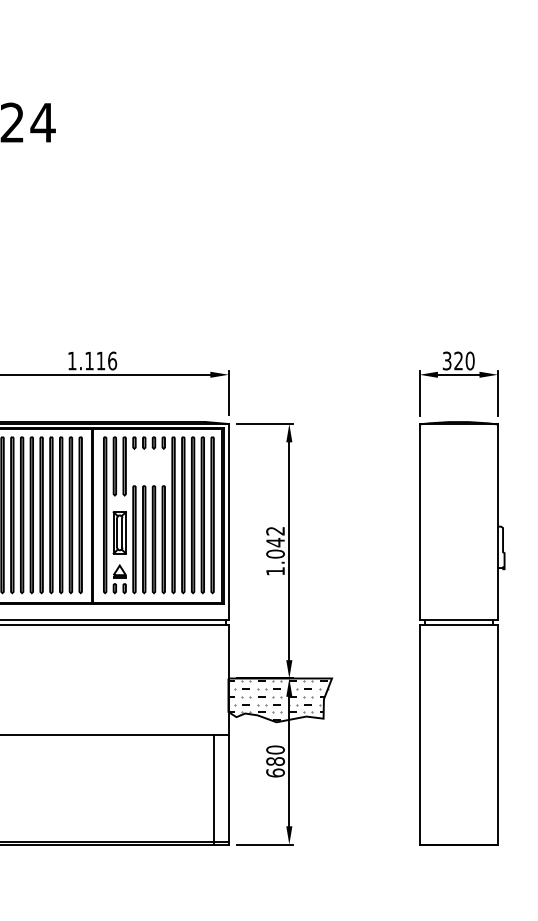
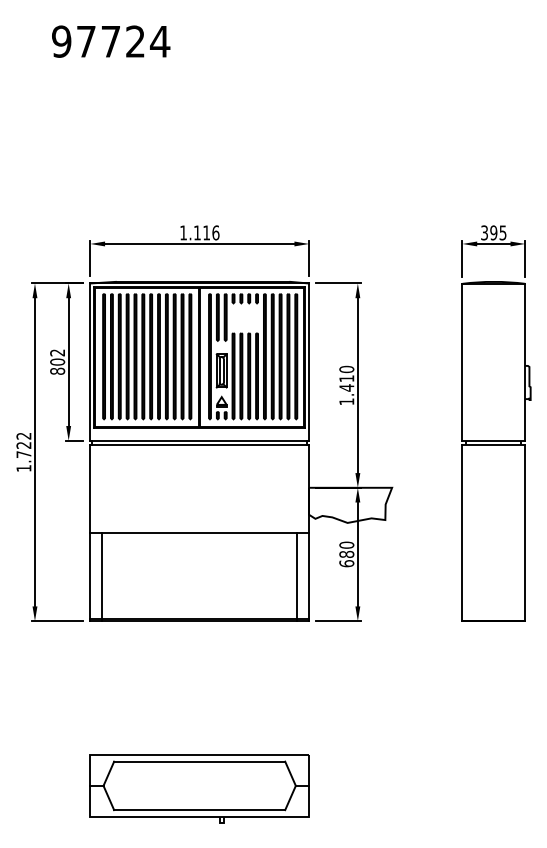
text: (464, 360) -> (498, 232), 320 -> 395
text: (275, 542) -> (346, 378), 1.042 -> 1.410
hatch: (277, 700) -> (348, 505), removed

